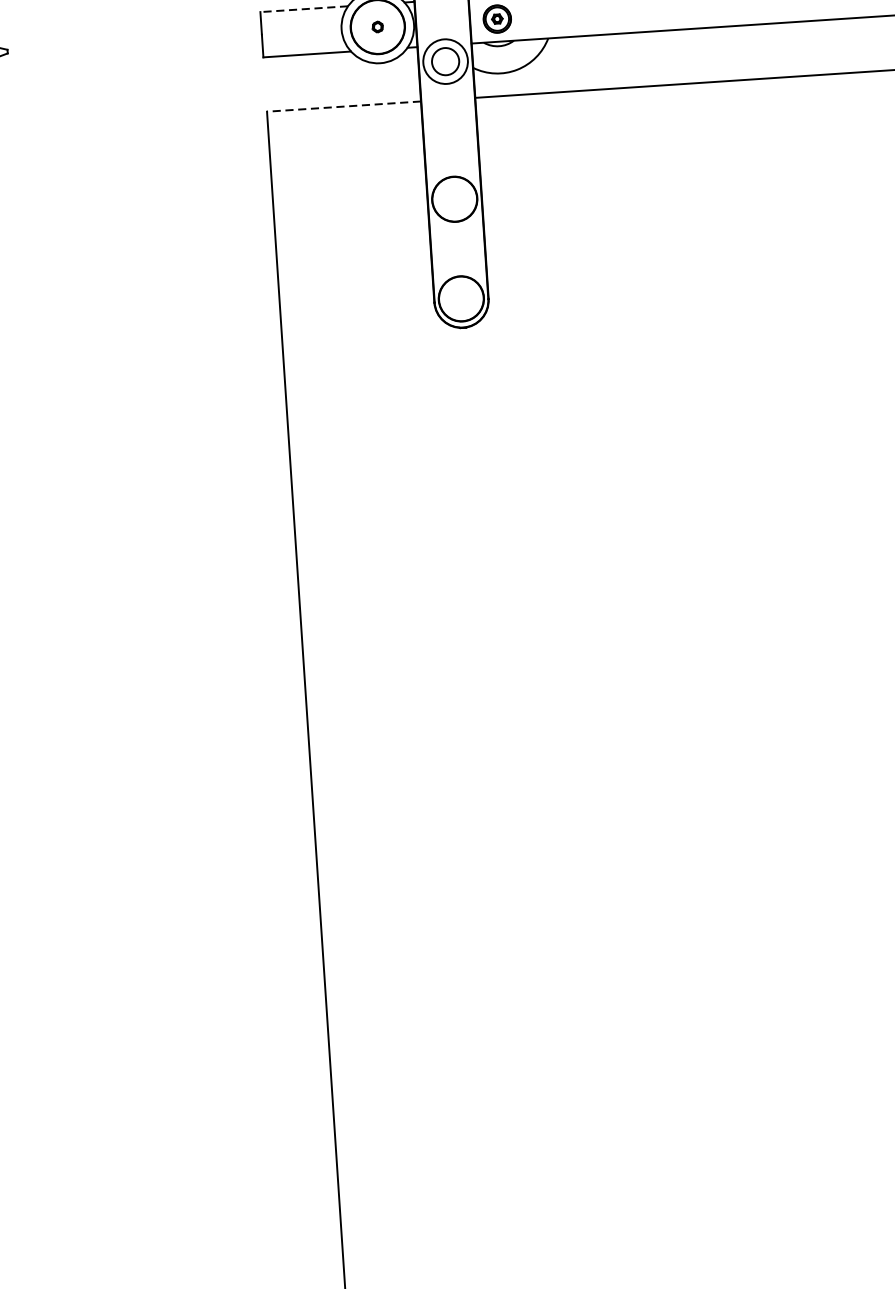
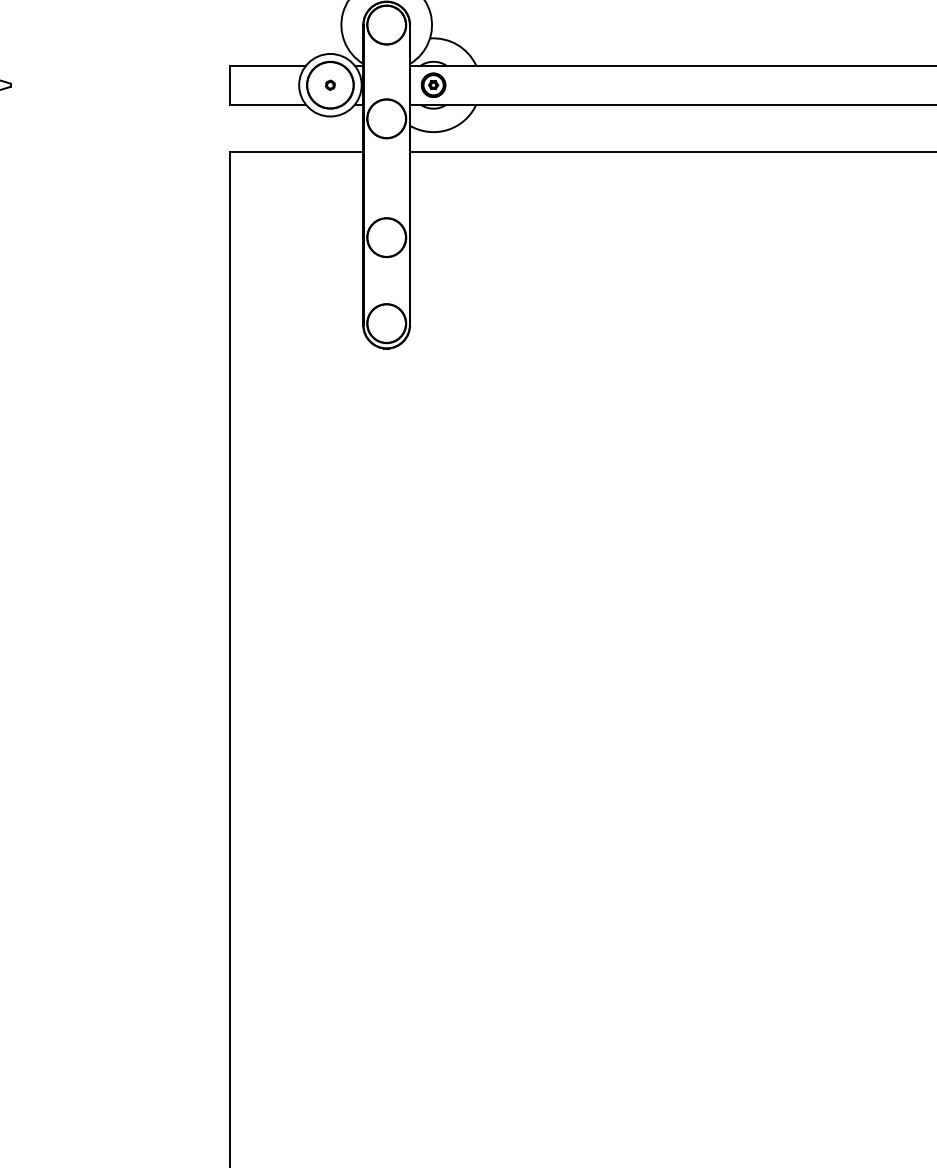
line: (304, 8) -> (268, 65), dashed -> solid
circle: (445, 61) -> (386, 118), size x1.67
line: (343, 106) -> (296, 151), dashed -> solid

